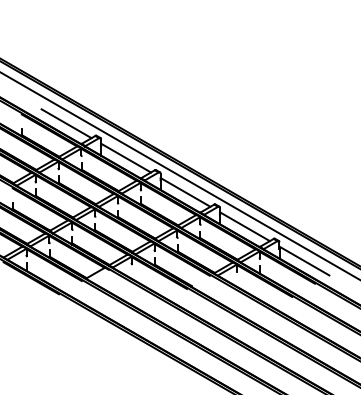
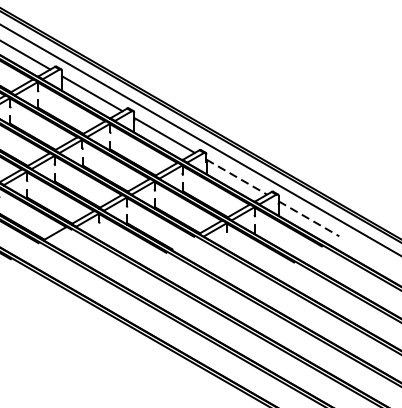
line: (244, 226) -> (236, 176), solid -> dashed
line: (304, 261) -> (309, 219), solid -> dashed

